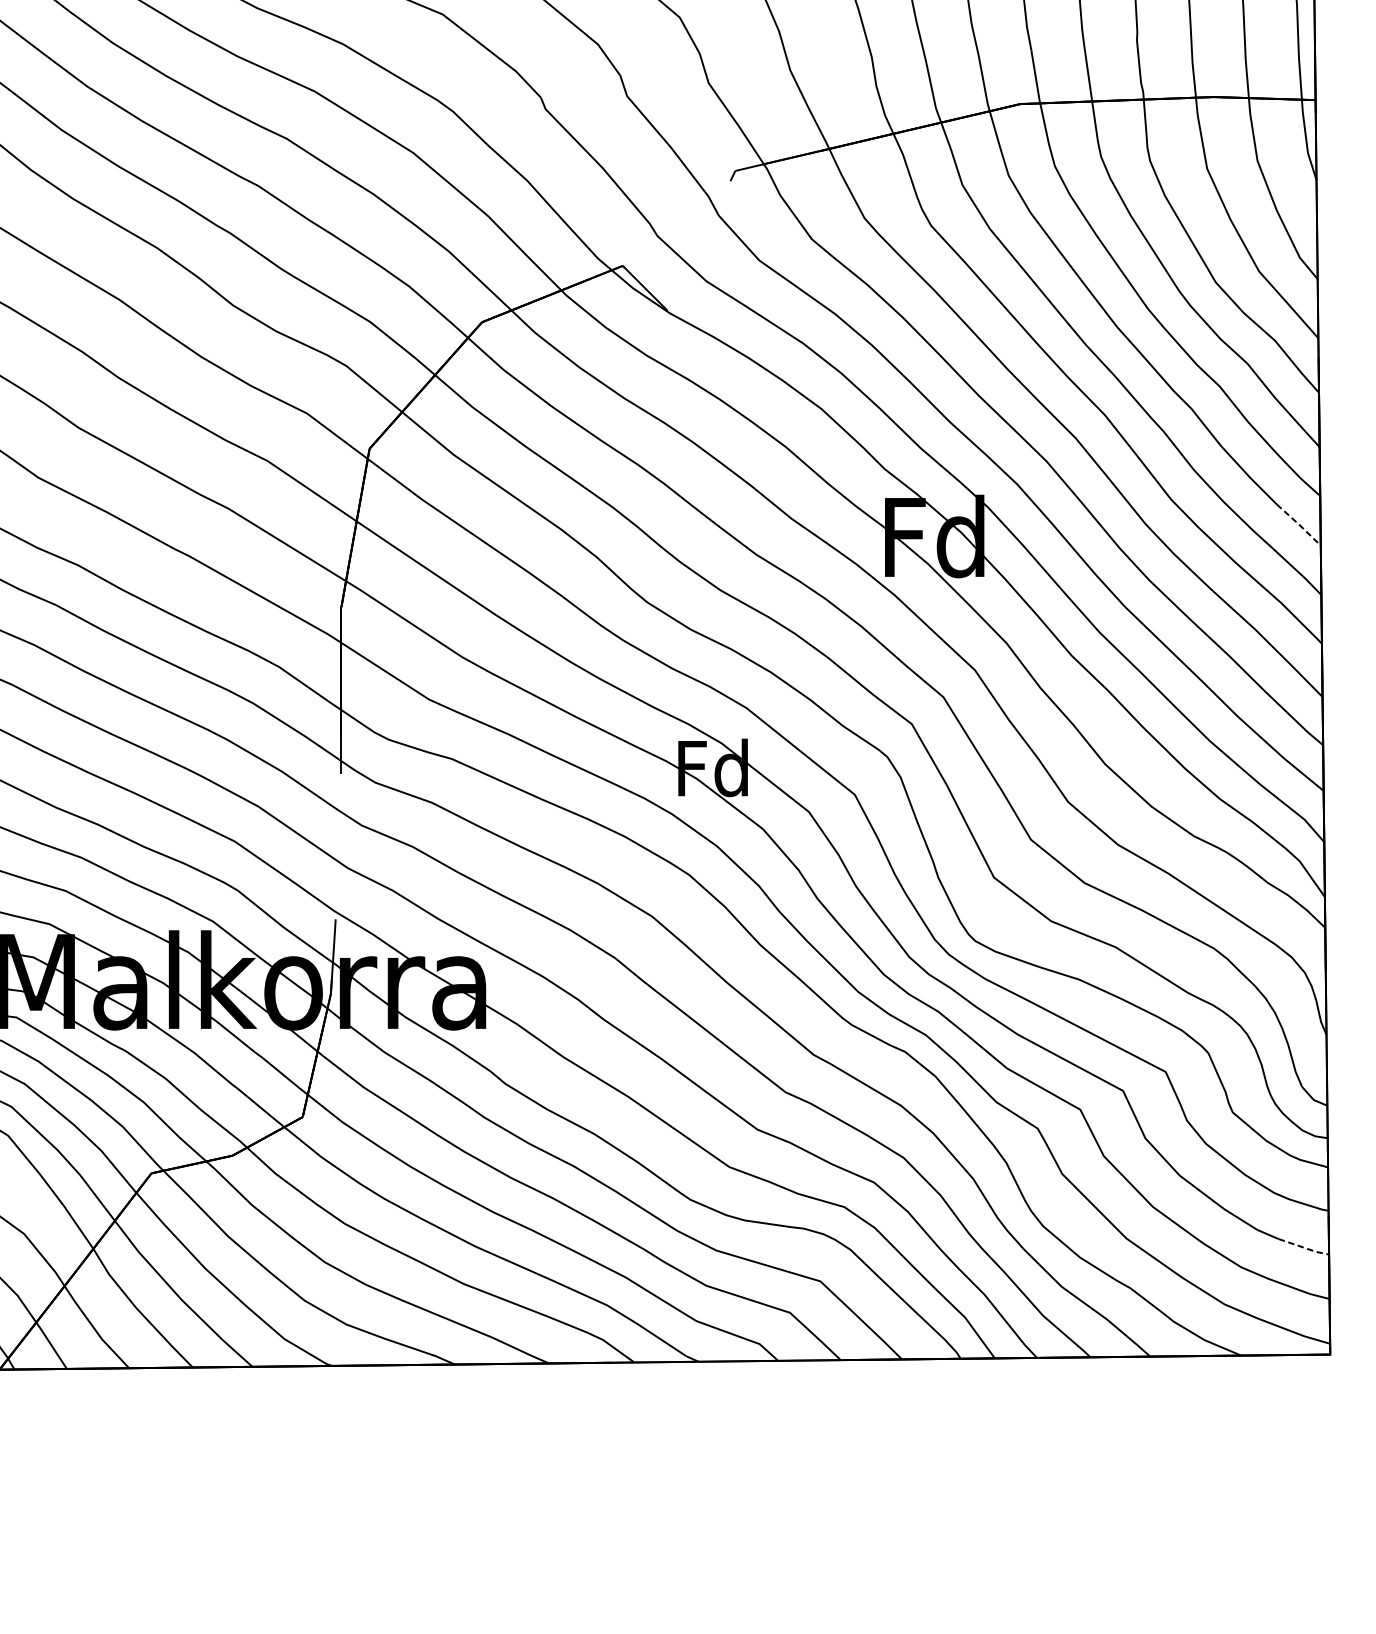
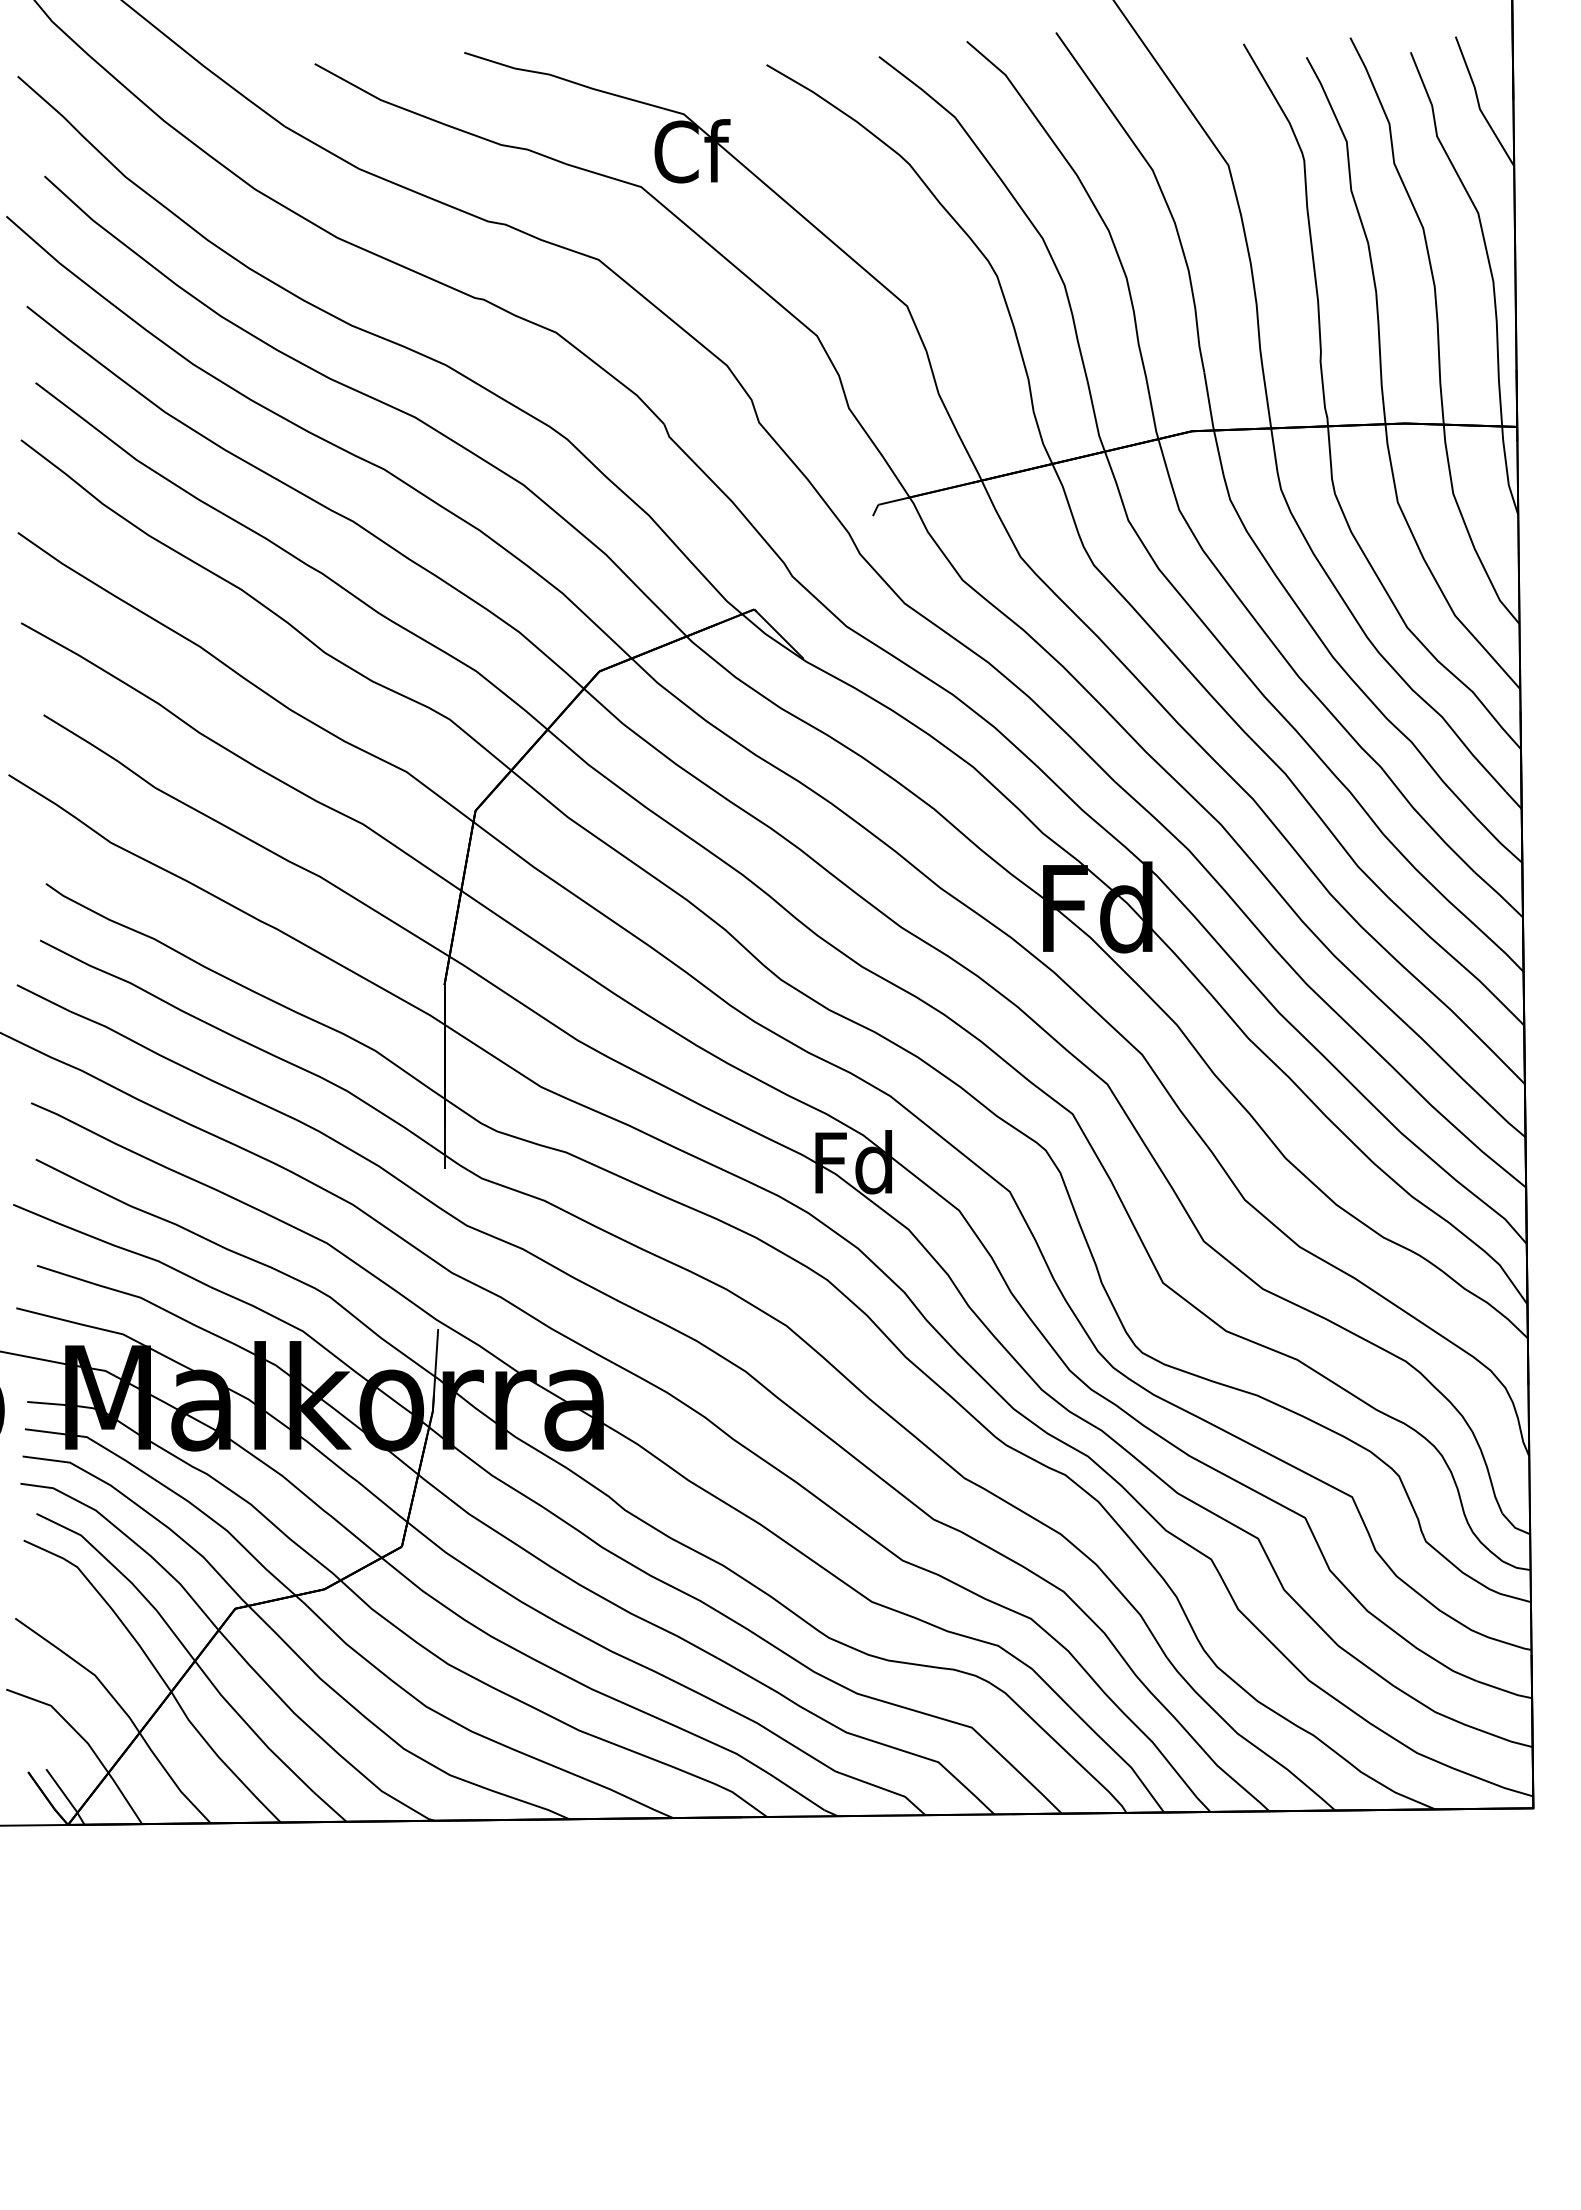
line: (1299, 524) -> (1499, 894), dashed -> solid
line: (1304, 1247) -> (1504, 1690), dashed -> solid

